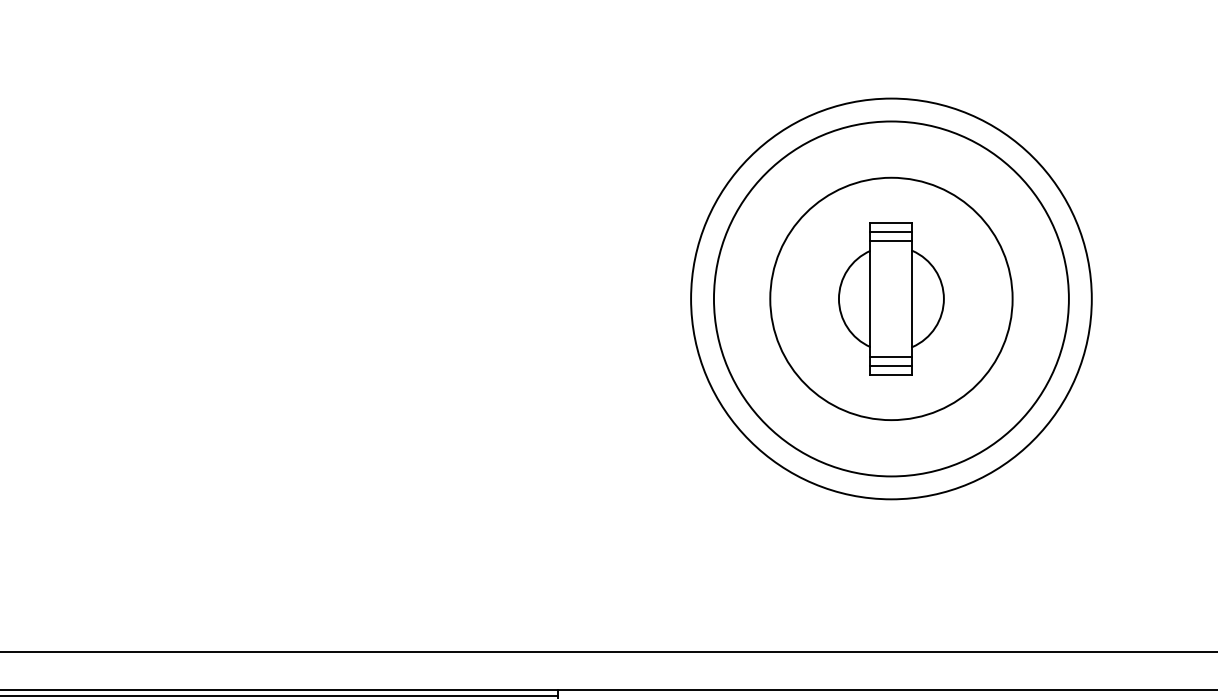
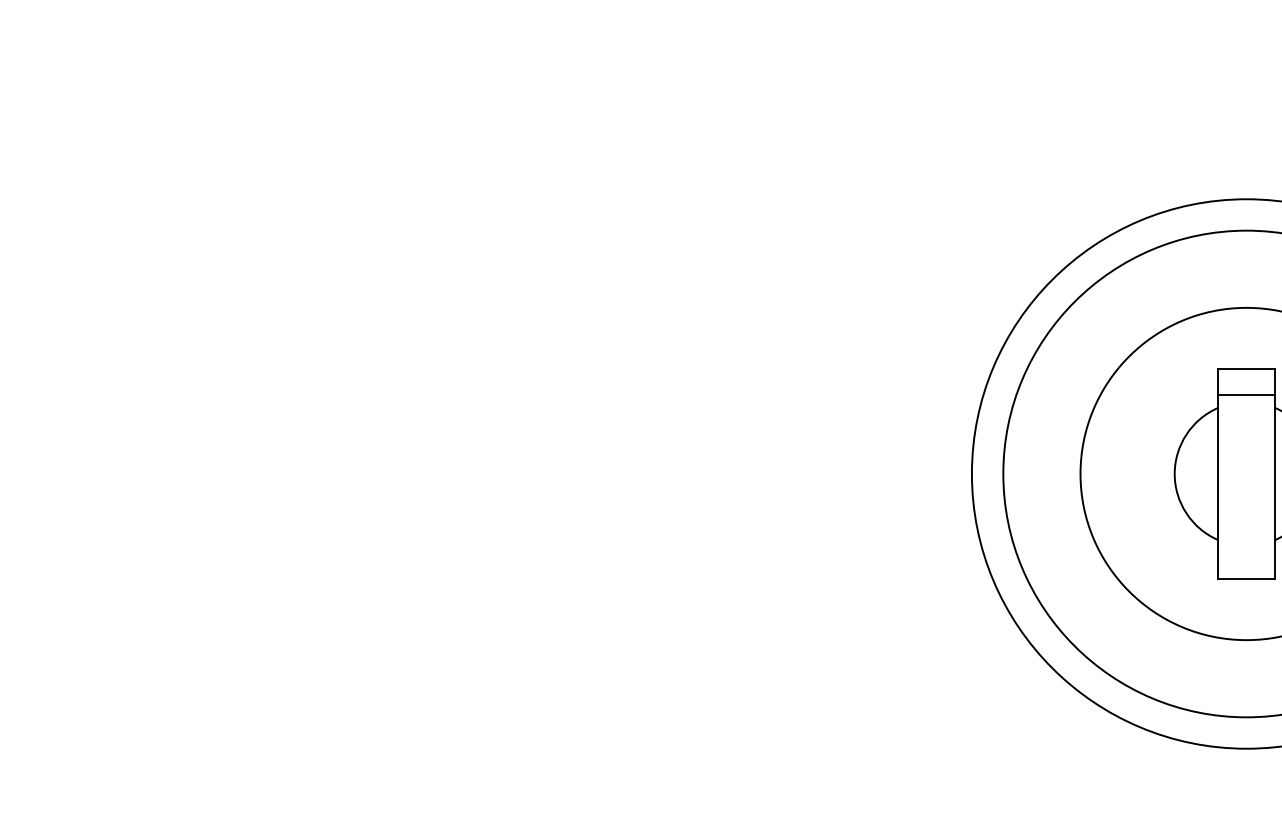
line: (891, 231) -> (1246, 381), removed
line: (891, 356) -> (1246, 552), removed
line: (891, 366) -> (1246, 566), removed

